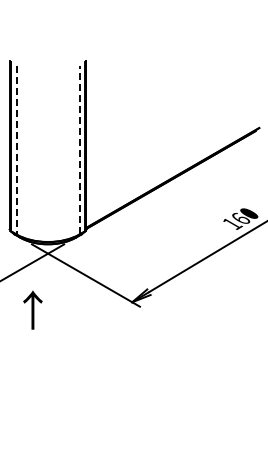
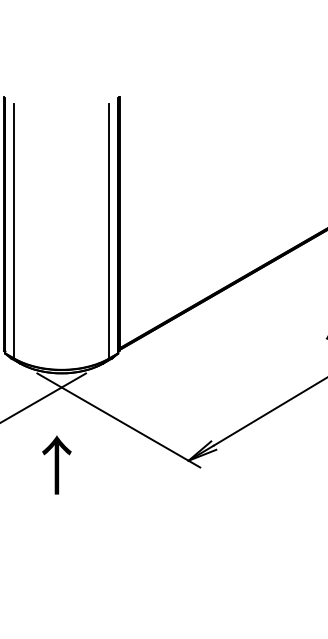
line: (79, 149) -> (109, 230), dashed -> solid
line: (16, 150) -> (14, 231), dashed -> solid
text: (32, 309) -> (56, 464), moved

